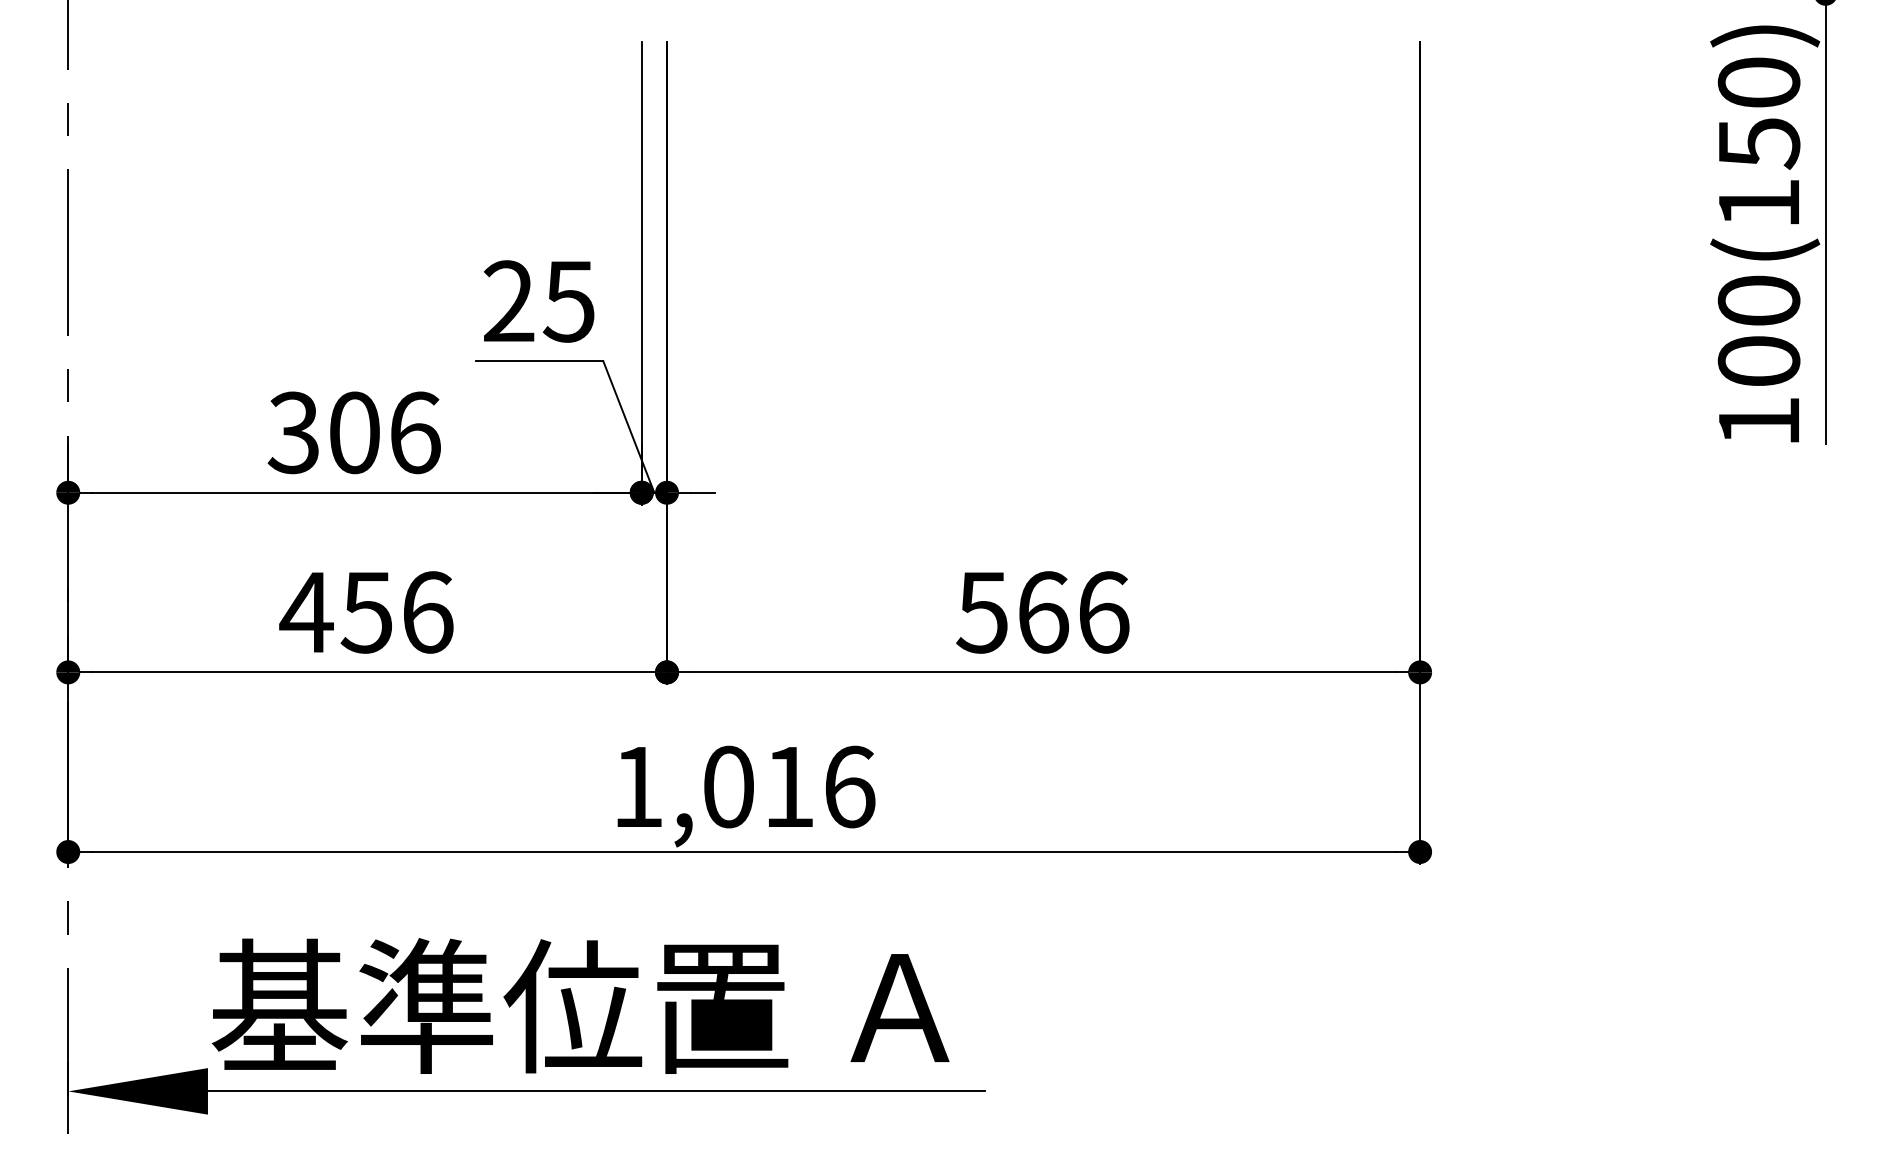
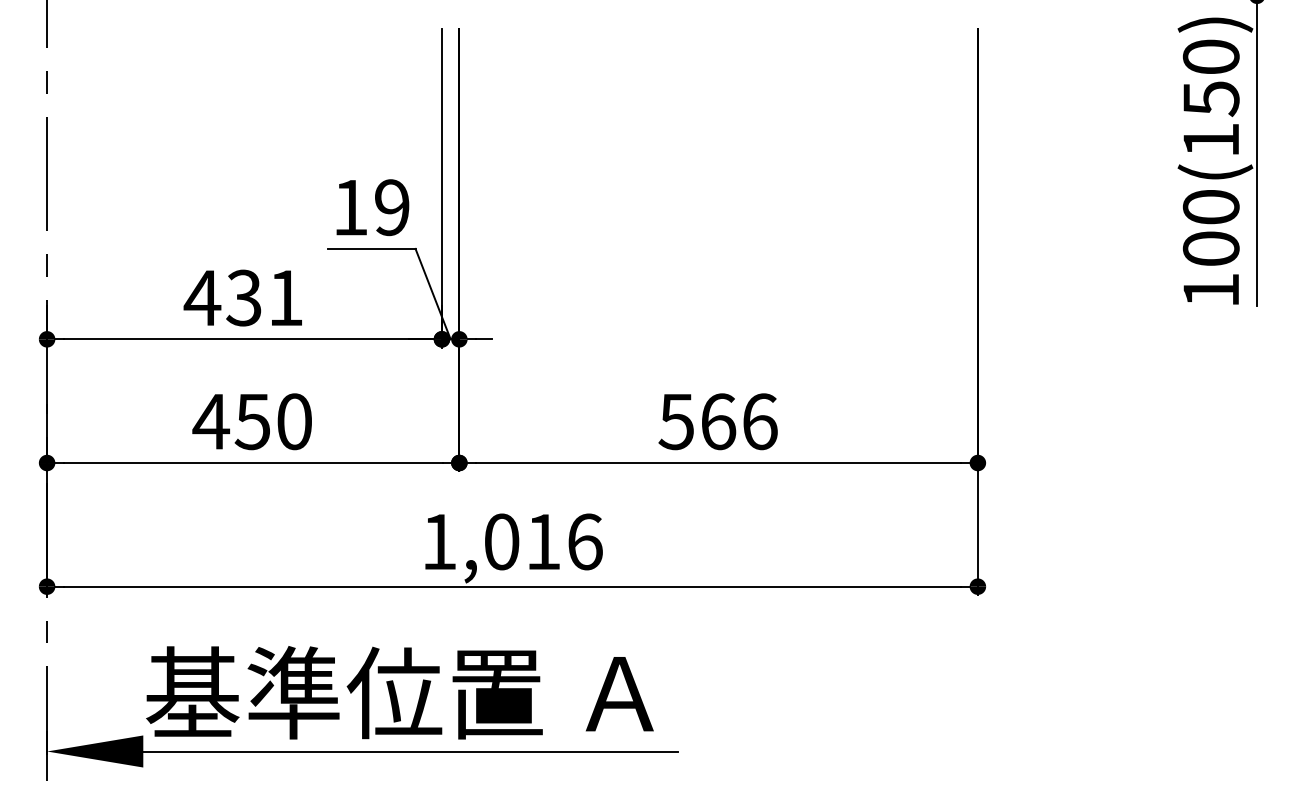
text: (539, 301) -> (371, 207), 25 -> 19
text: (353, 431) -> (243, 297), 306 -> 431
text: (427, 612) -> (294, 421), 456 -> 450

